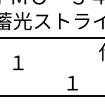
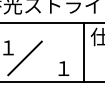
line: (92, 67) -> (84, 52), added
line: (34, 72) -> (24, 57), added

